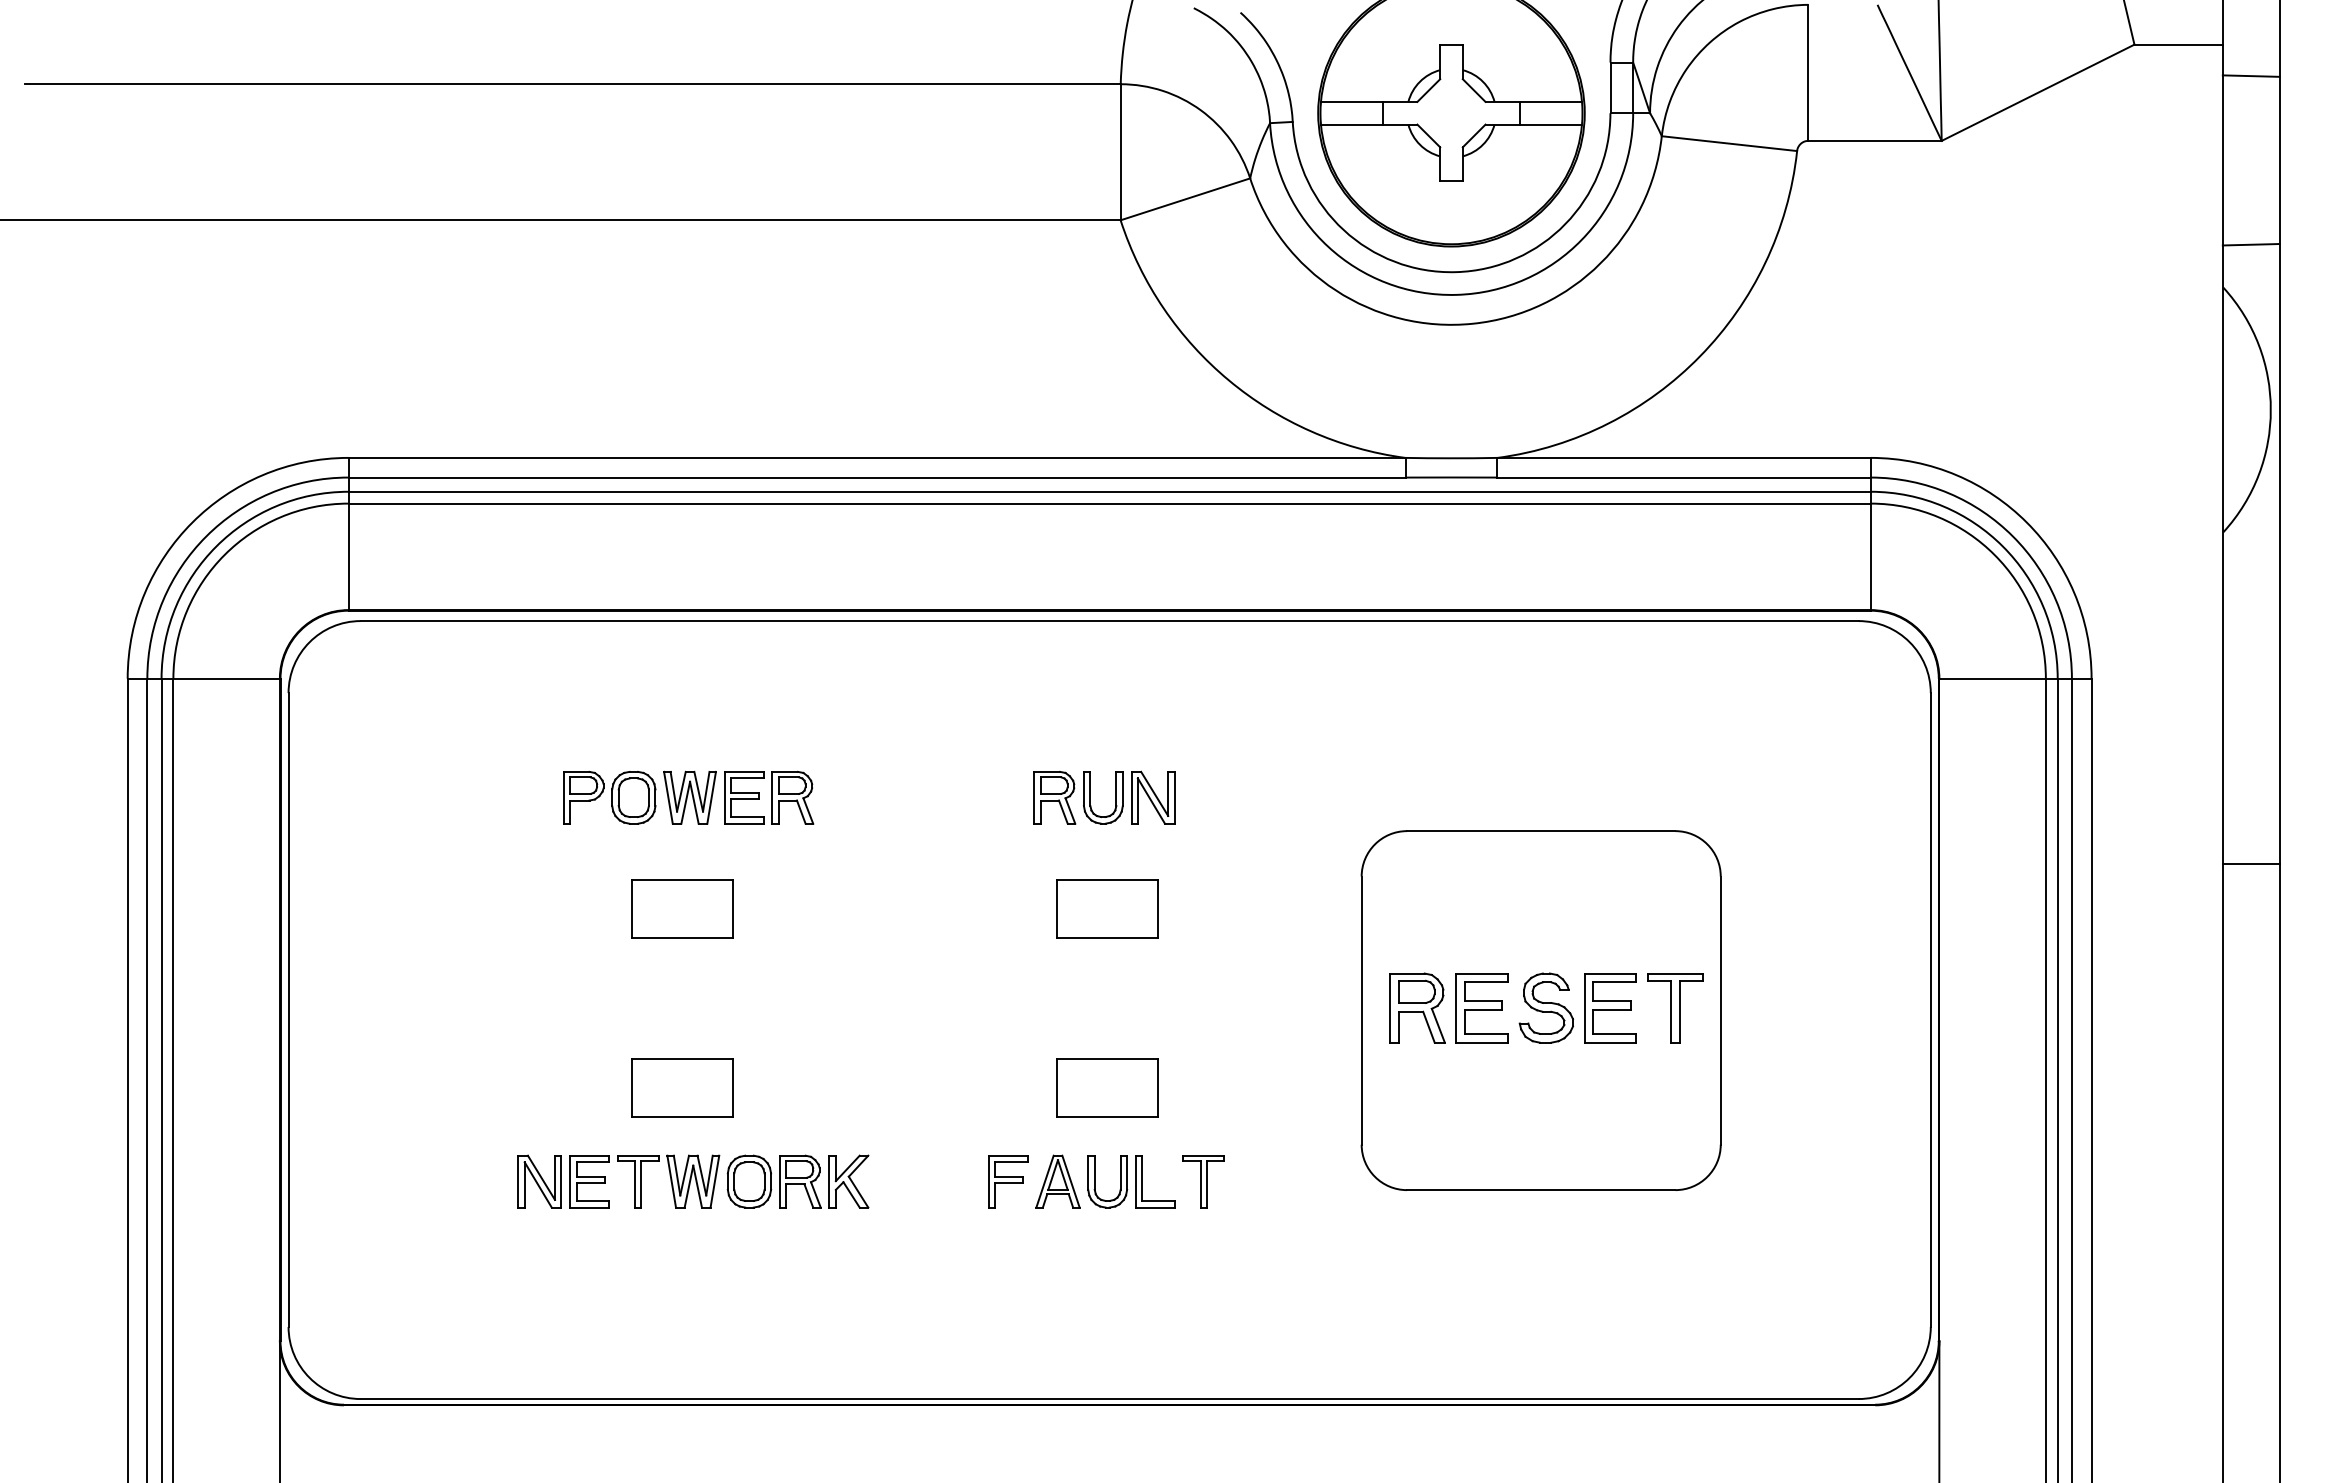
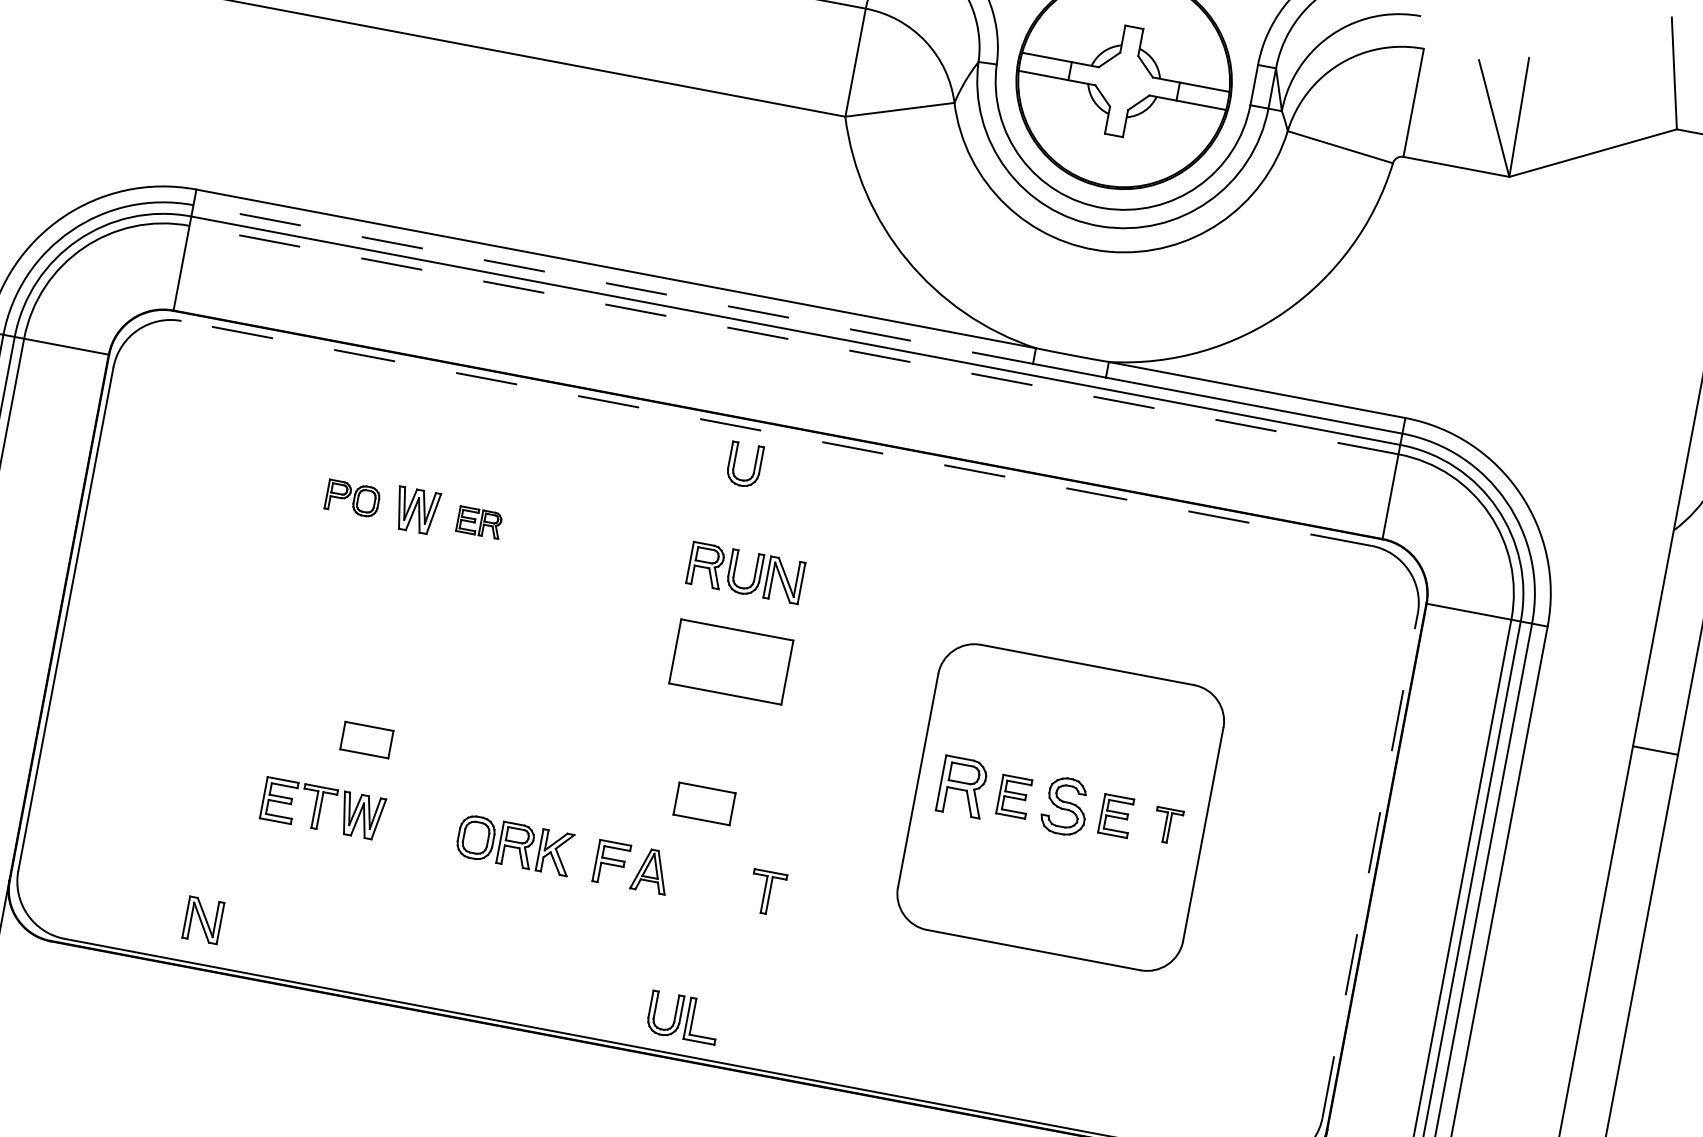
line: (877, 477) -> (613, 284), solid -> dashed
line: (1109, 503) -> (793, 340), solid -> dashed
line: (1109, 621) -> (776, 433), solid -> dashed
part: (1090, 666) -> (754, 466), added
part: (609, 797) -> (352, 498), size x0.7
part: (769, 797) -> (479, 522), size x0.6
line: (2250, 863) -> (1655, 750), moved
part: (682, 908) -> (394, 597), removed
part: (1107, 908) -> (731, 661), size x1.4
part: (1481, 1008) -> (1013, 796), size x0.7
part: (1610, 1008) -> (1116, 816), size x0.7
part: (1675, 1008) -> (1167, 826), size x0.6
line: (1930, 1010) -> (1369, 865), solid -> dashed
part: (682, 1087) -> (367, 739), size x0.6
part: (1107, 1087) -> (704, 803), size x0.7
part: (539, 1181) -> (203, 920), moved
part: (797, 1181) -> (514, 844), moved
part: (1131, 1181) -> (684, 1017), moved

